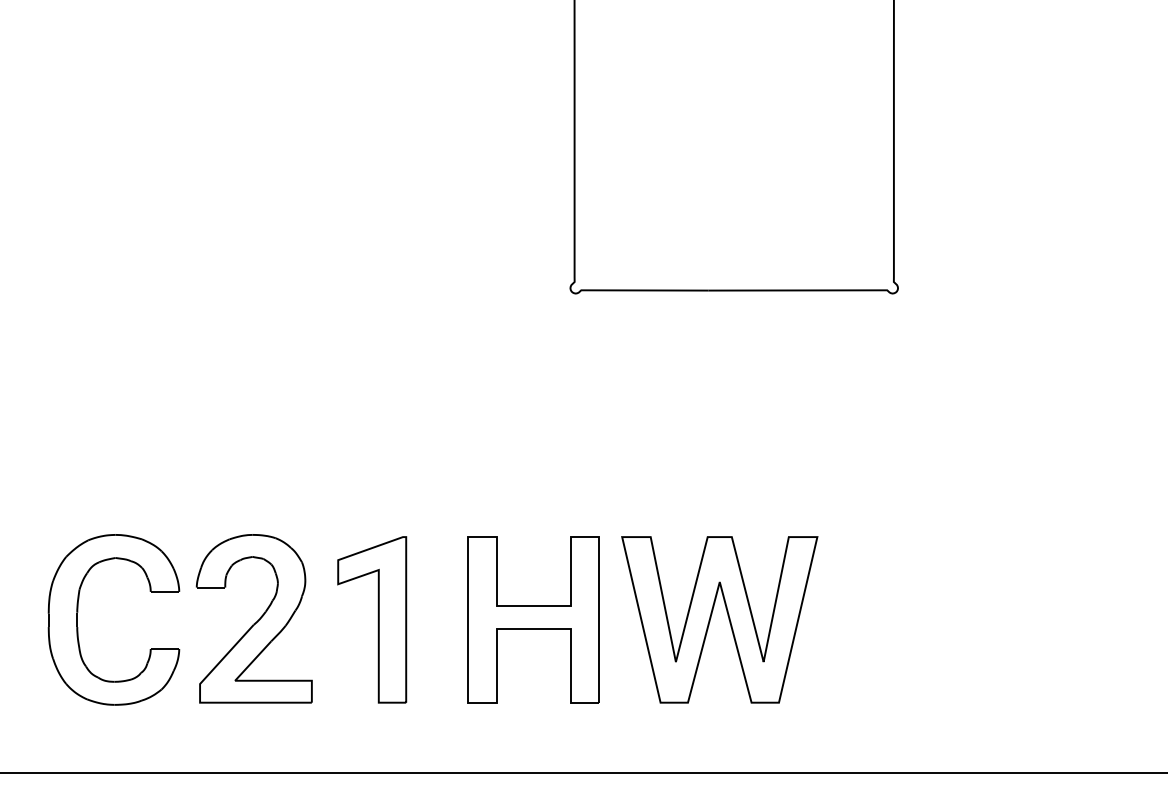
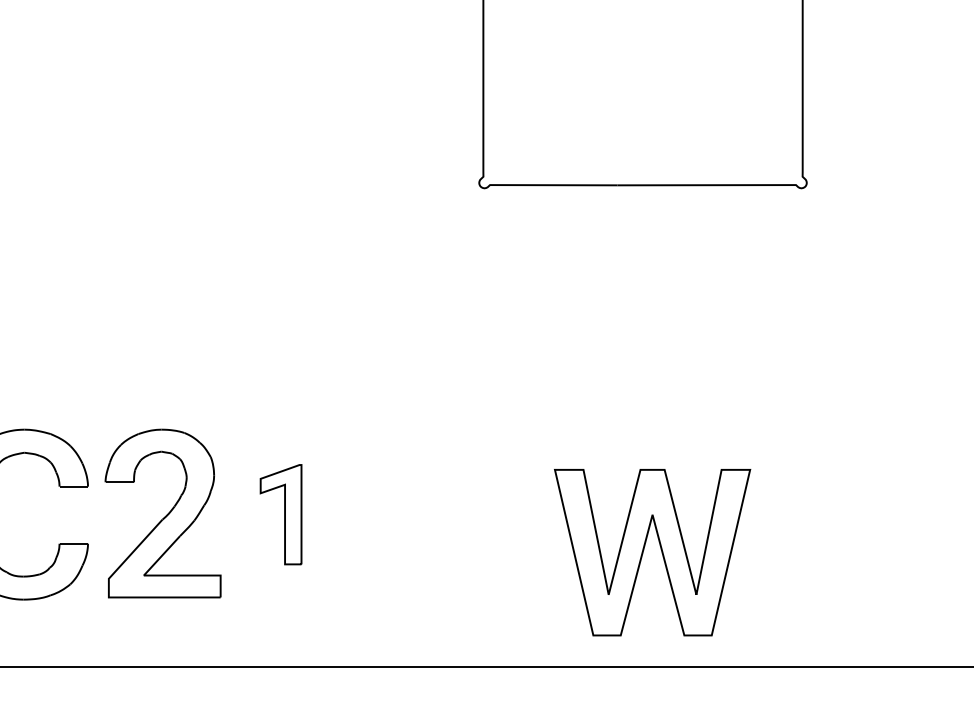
part: (711, 618) -> (644, 551), moved
part: (372, 619) -> (281, 514), size x0.6
part: (533, 619) -> (442, 514), removed

